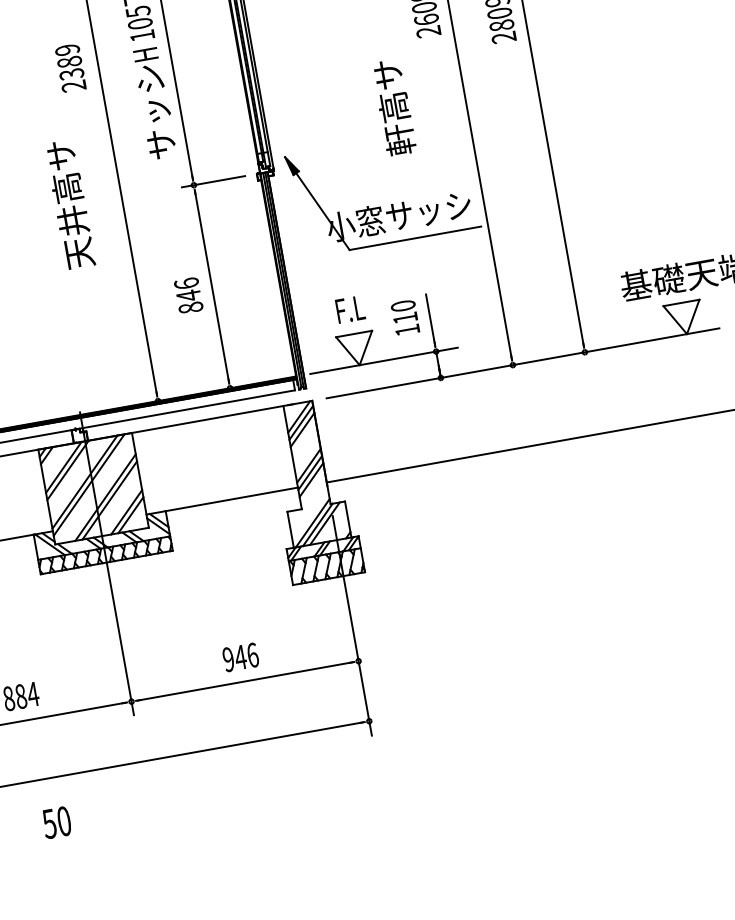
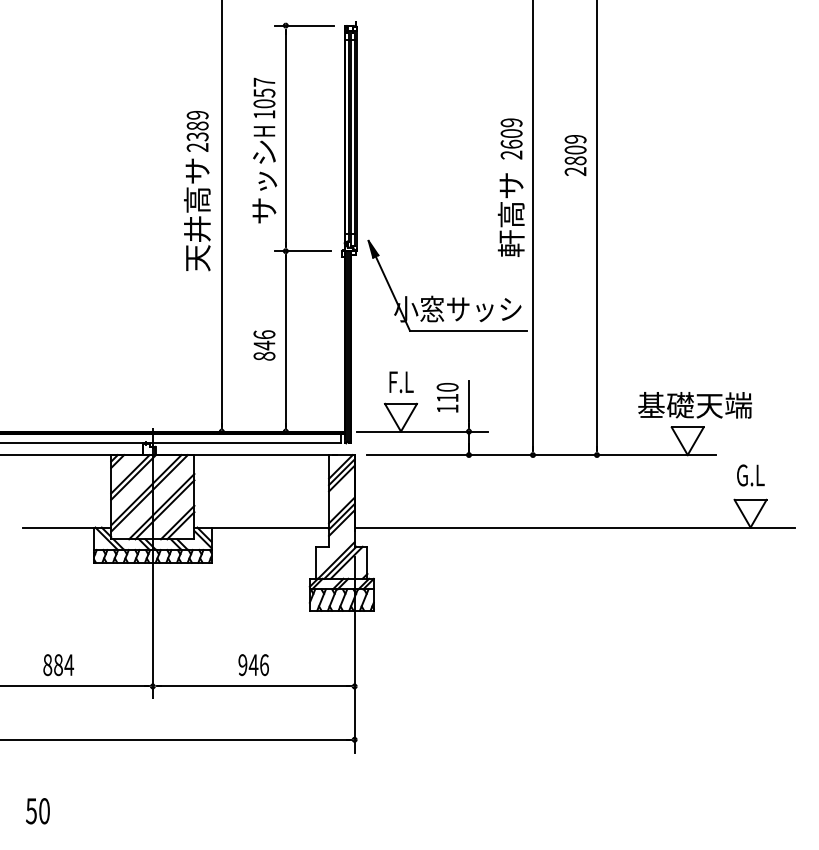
text: (393, 107) -> (510, 214), moved
text: (70, 204) -> (197, 214), moved
text: (56, 823) -> (37, 811), moved

